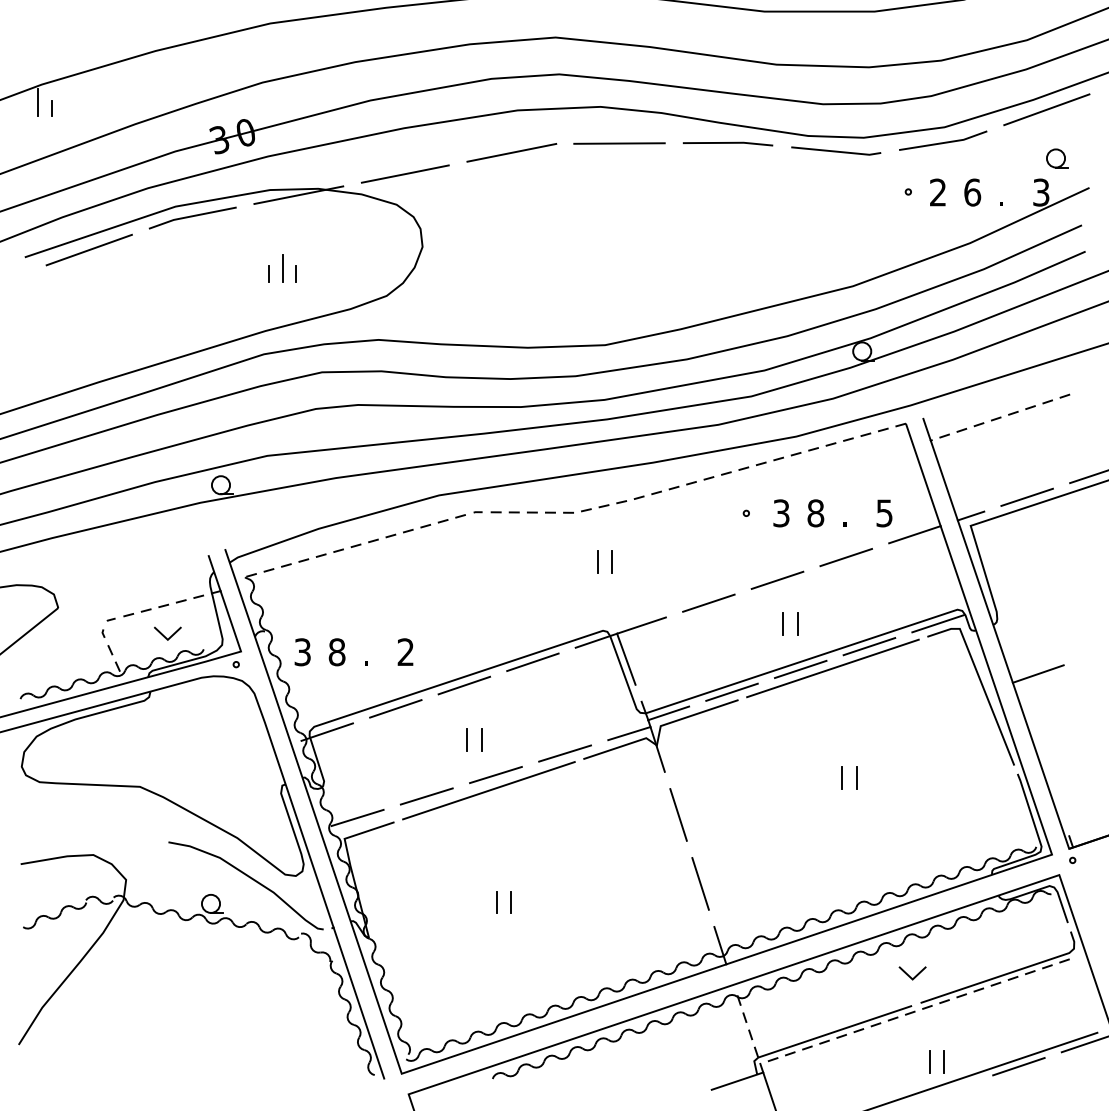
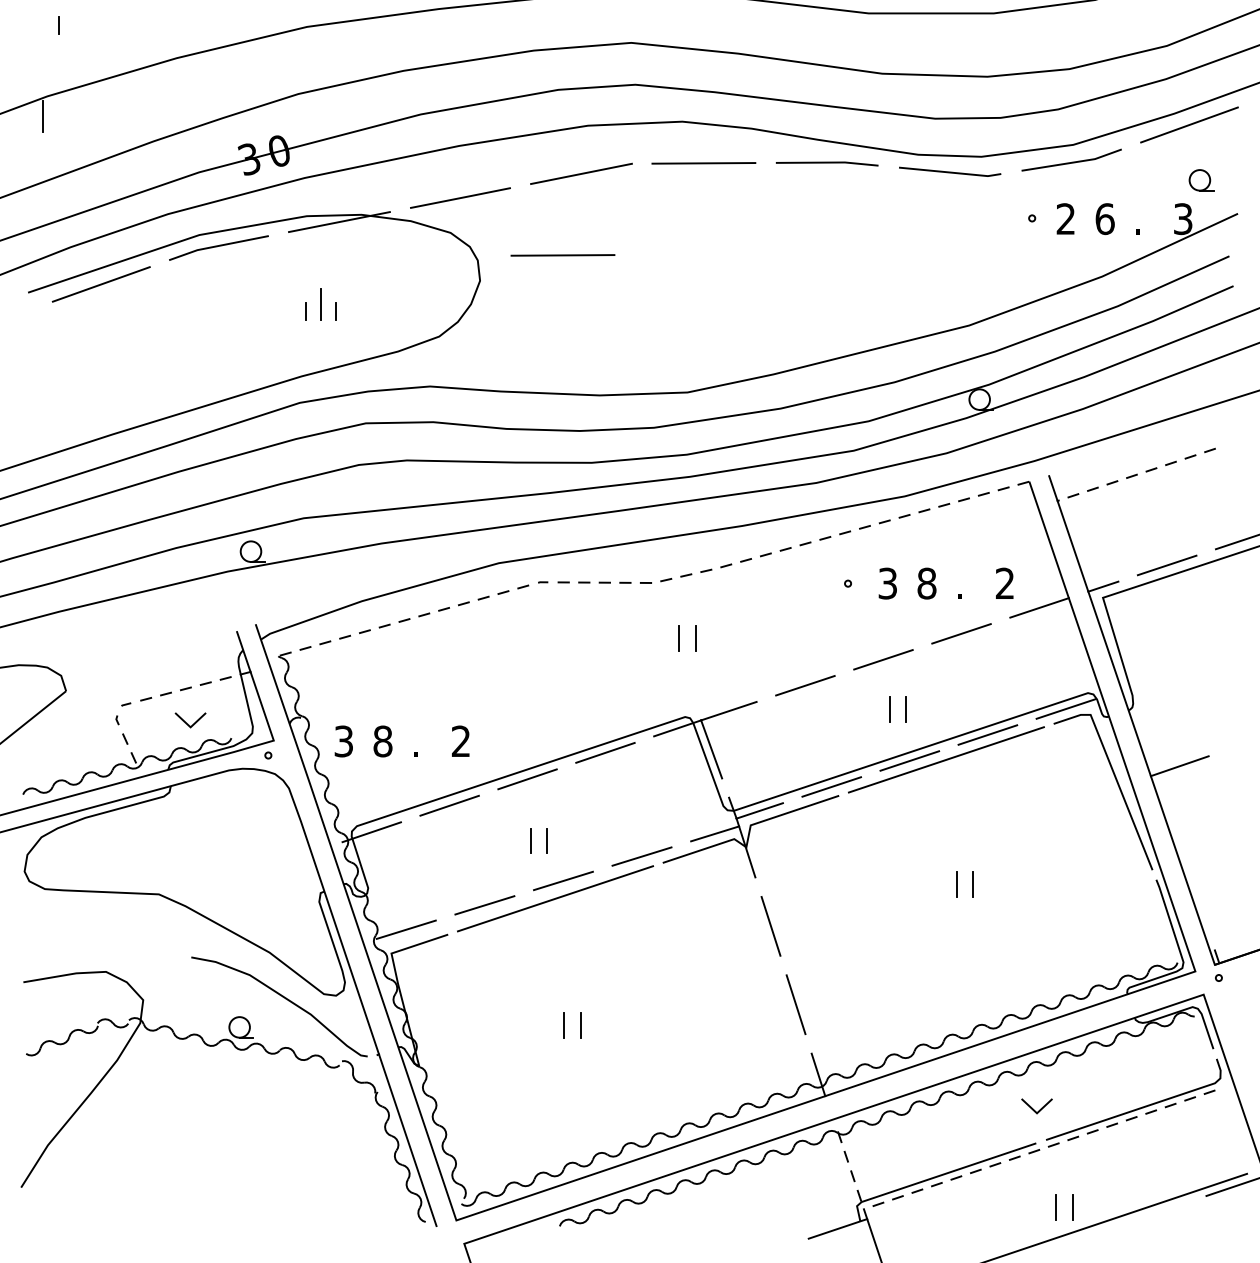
line: (51, 108) -> (58, 25), moved
line: (495, 224) -> (562, 255), added
text: (884, 513) -> (1005, 583), 5 -> 2
line: (1018, 1066) -> (1157, 1212), removed

